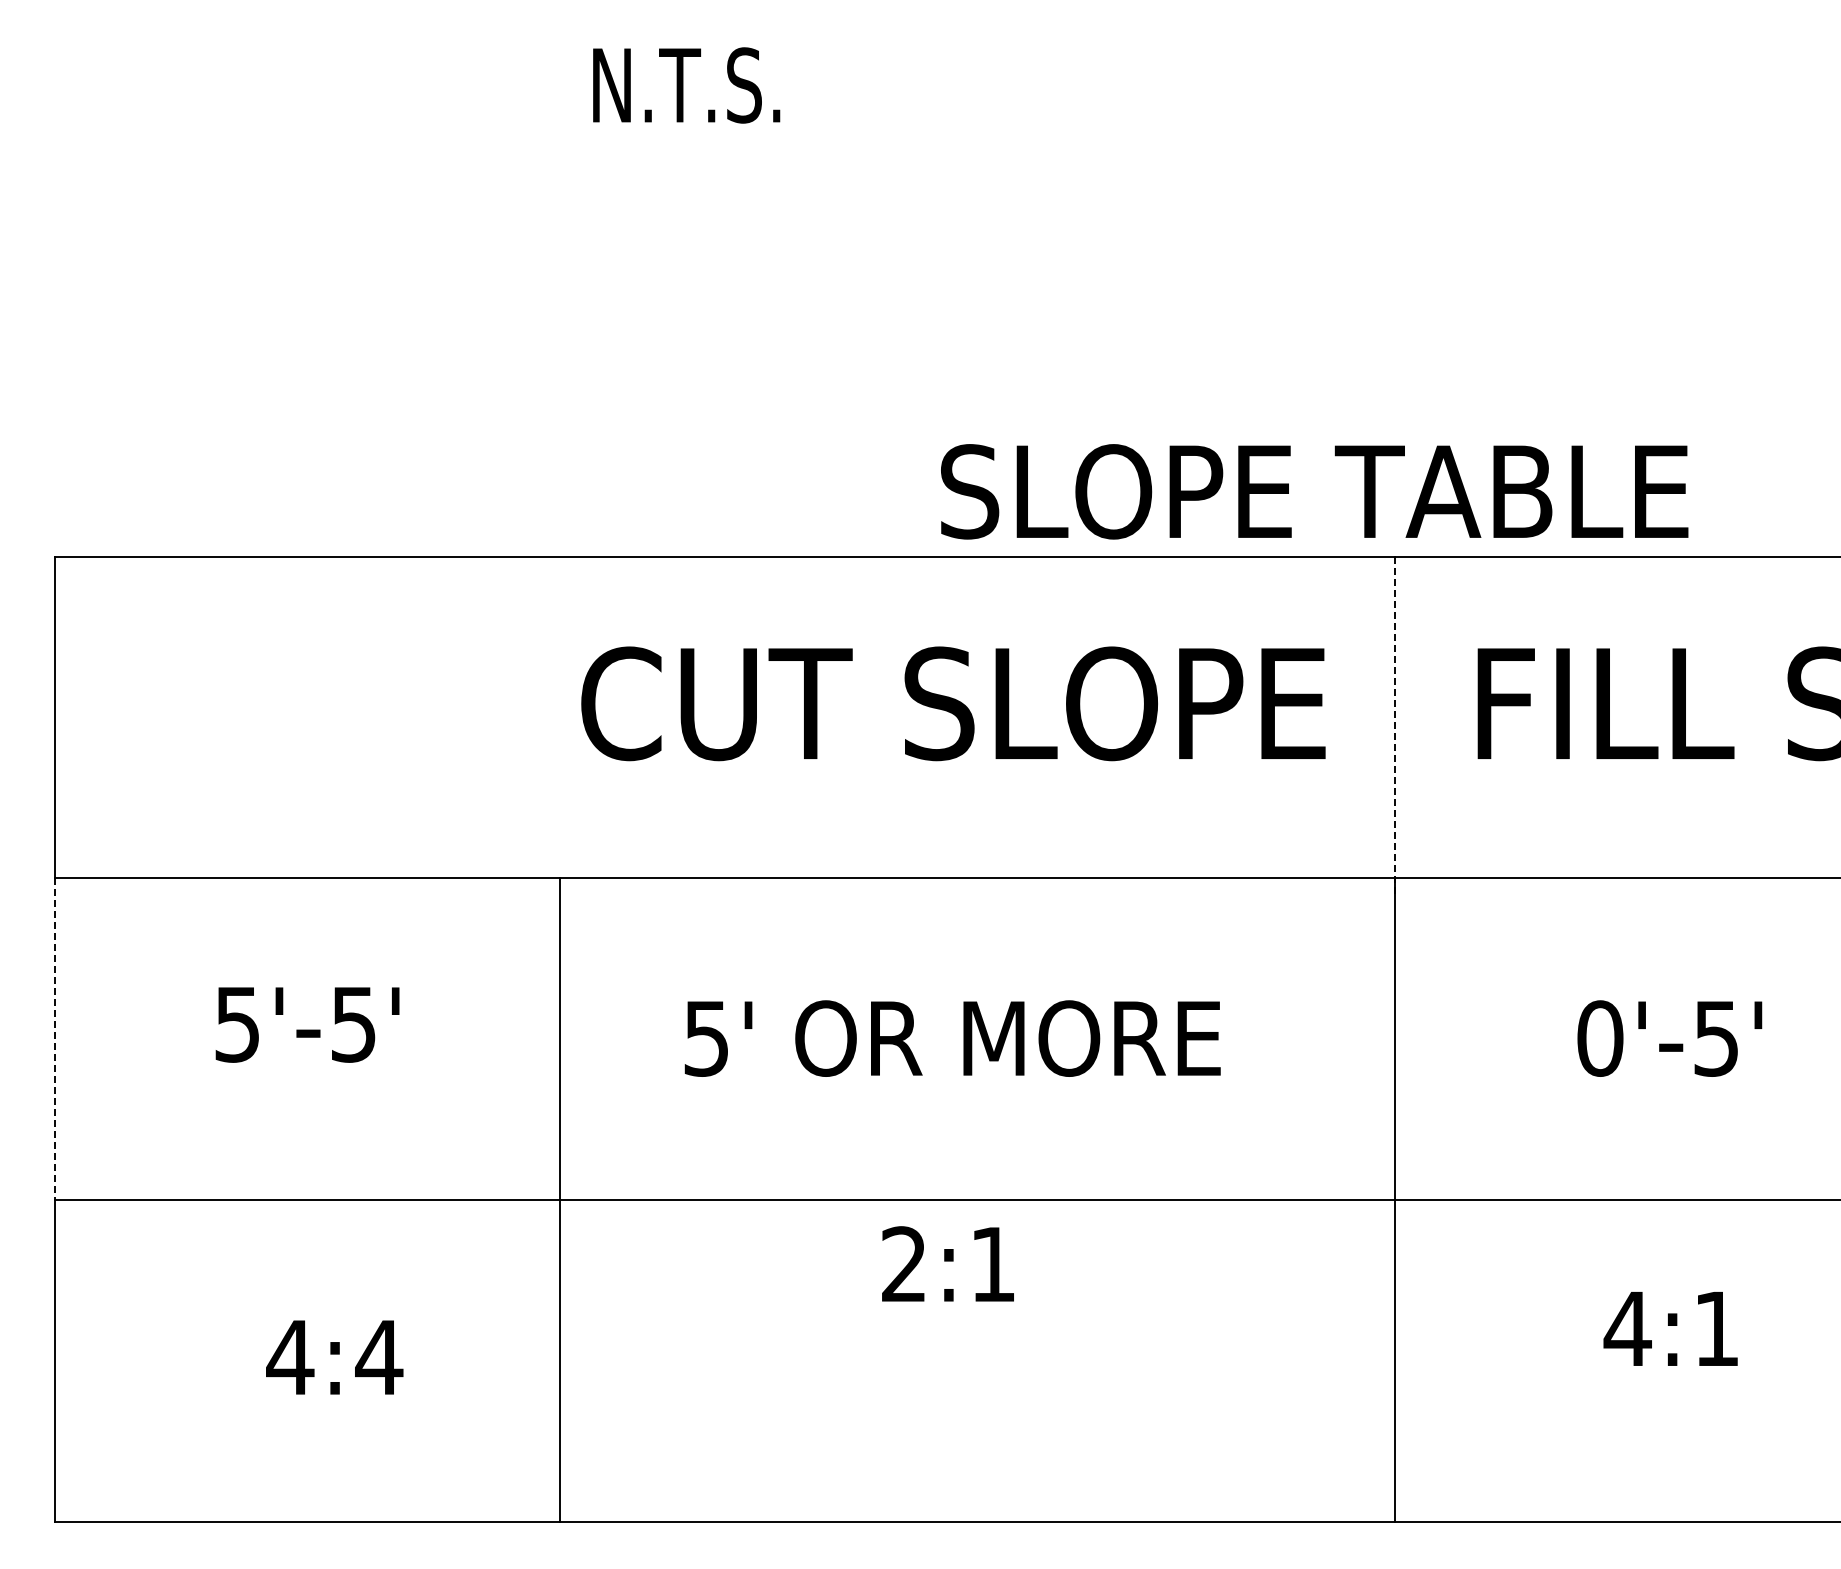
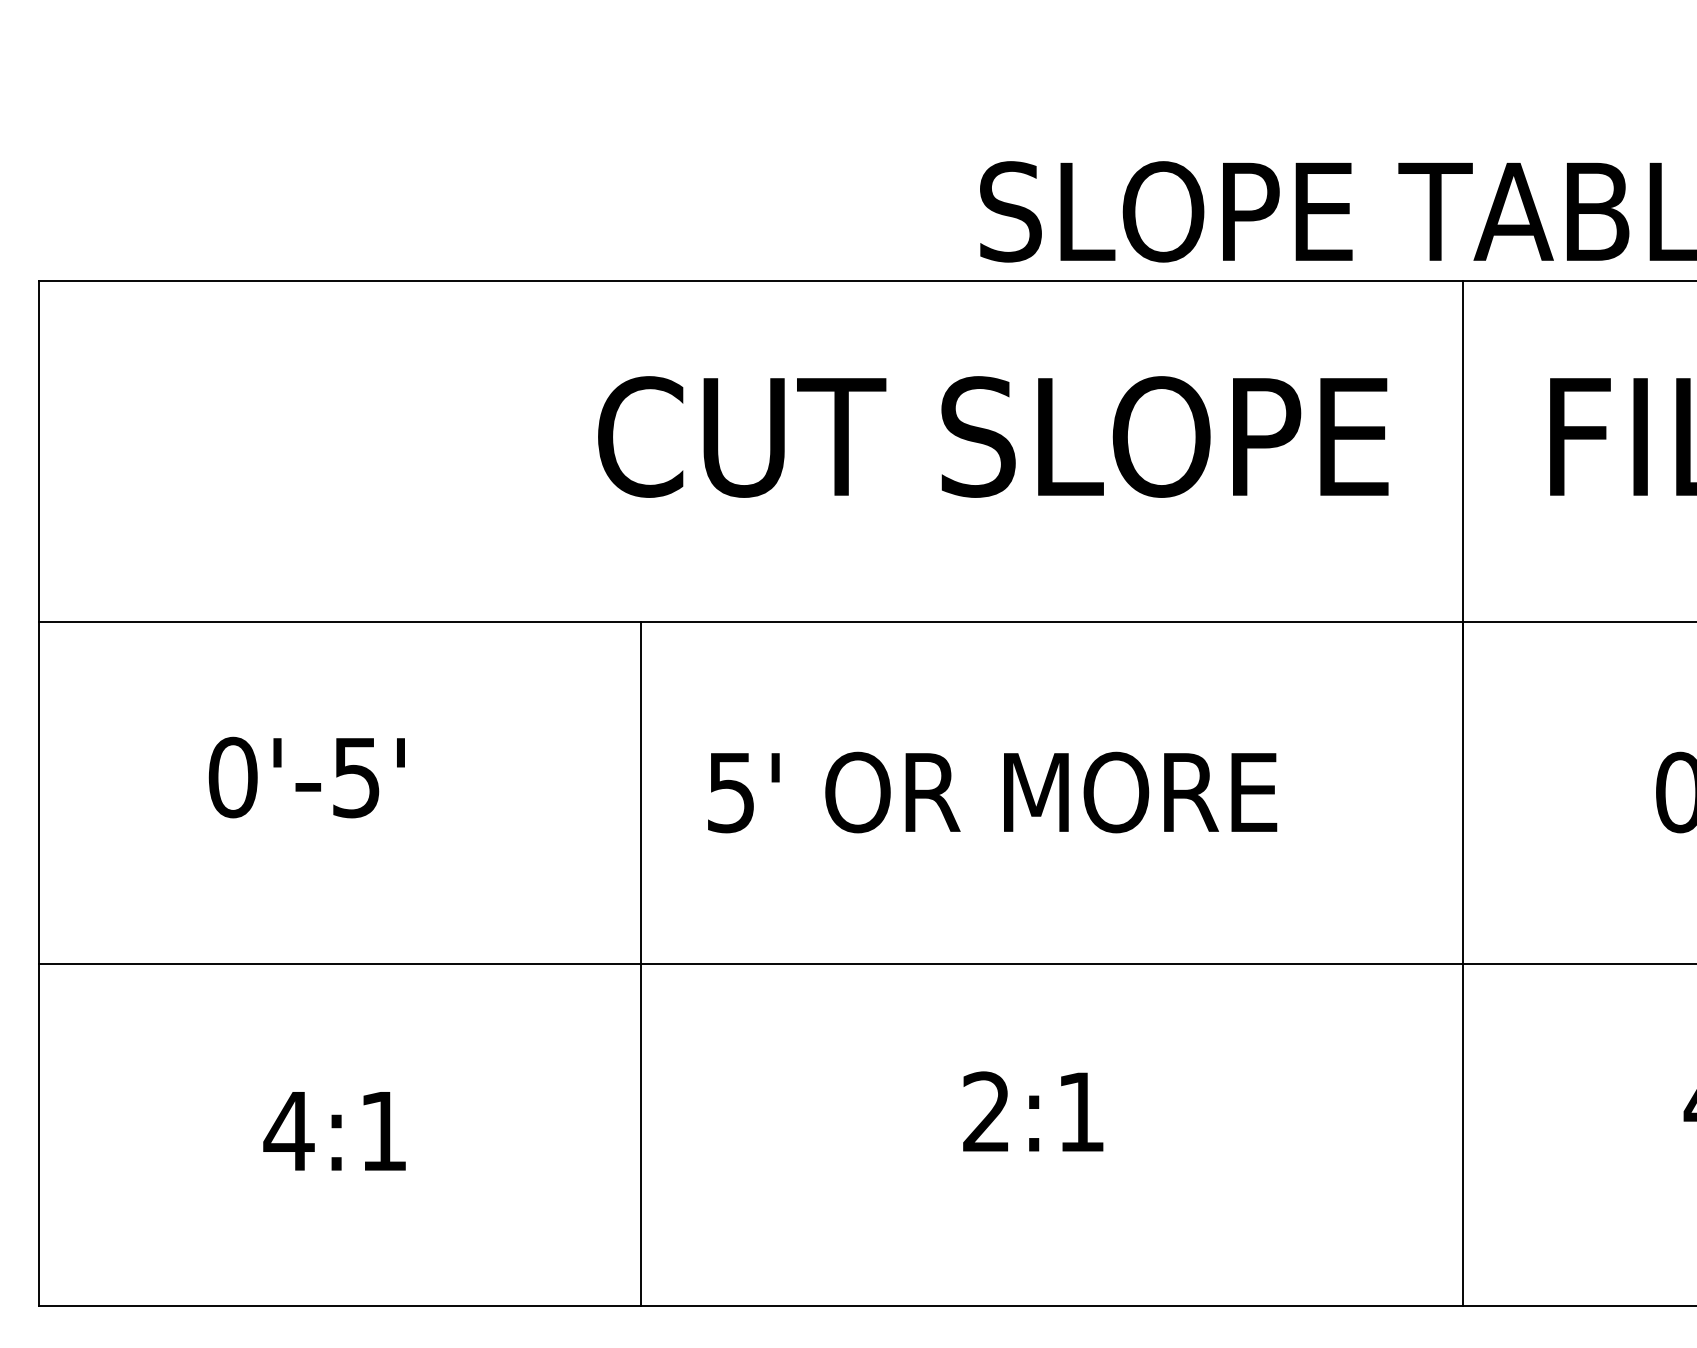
line: (1395, 724) -> (1462, 458), dashed -> solid
text: (237, 1024) -> (232, 777), 5'-5' -> 0'-5'
line: (55, 1039) -> (39, 793), dashed -> solid
line: (560, 1199) -> (641, 963), moved
text: (947, 1263) -> (1032, 1111), moved
text: (379, 1357) -> (383, 1131), 4:4 -> 4:1

